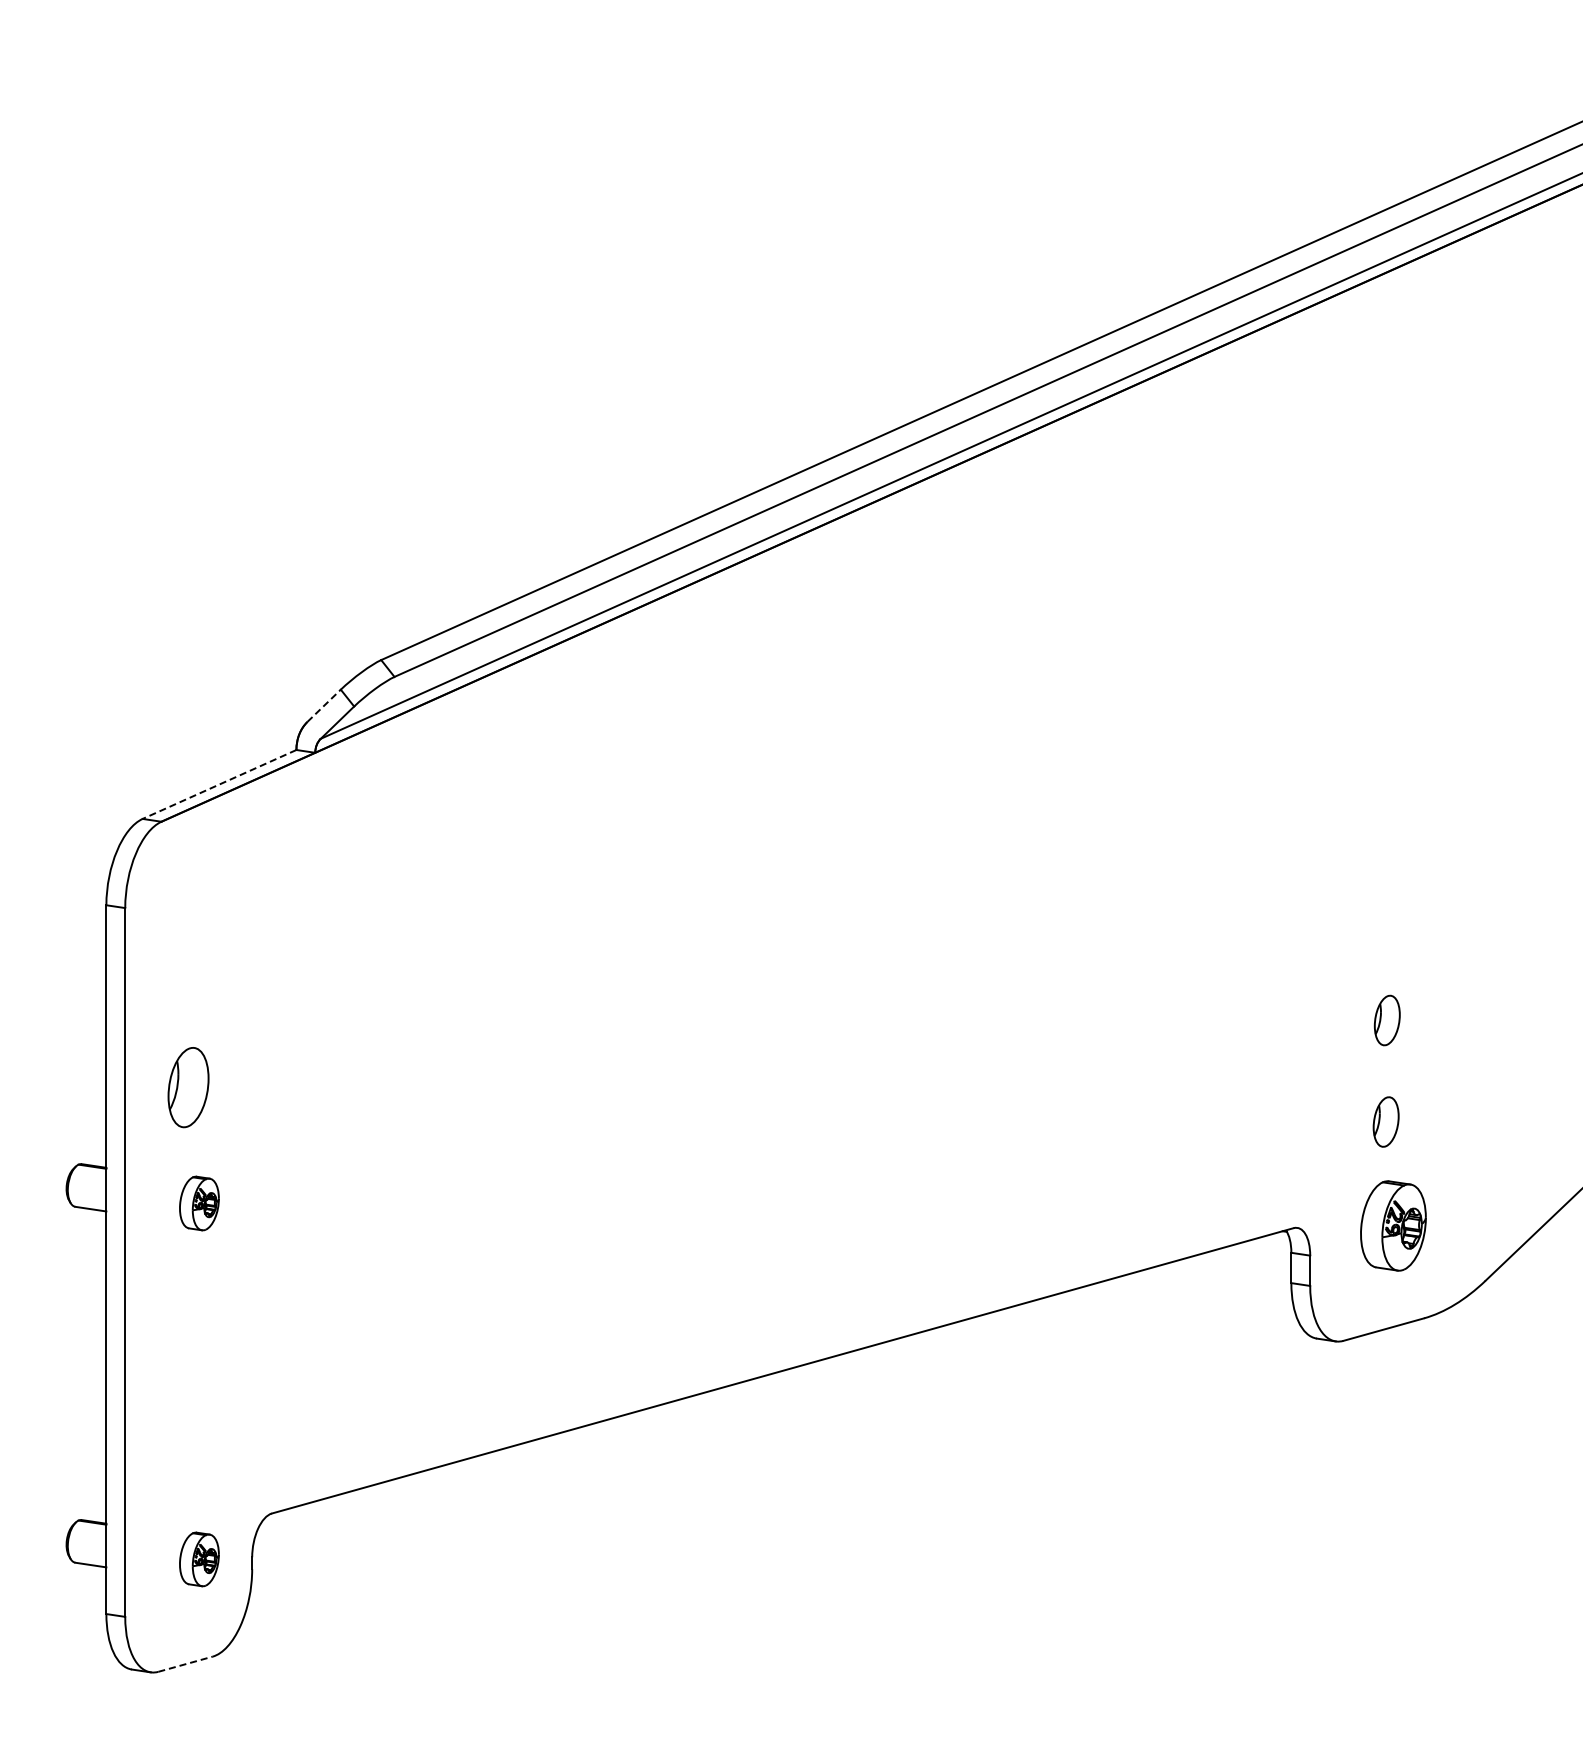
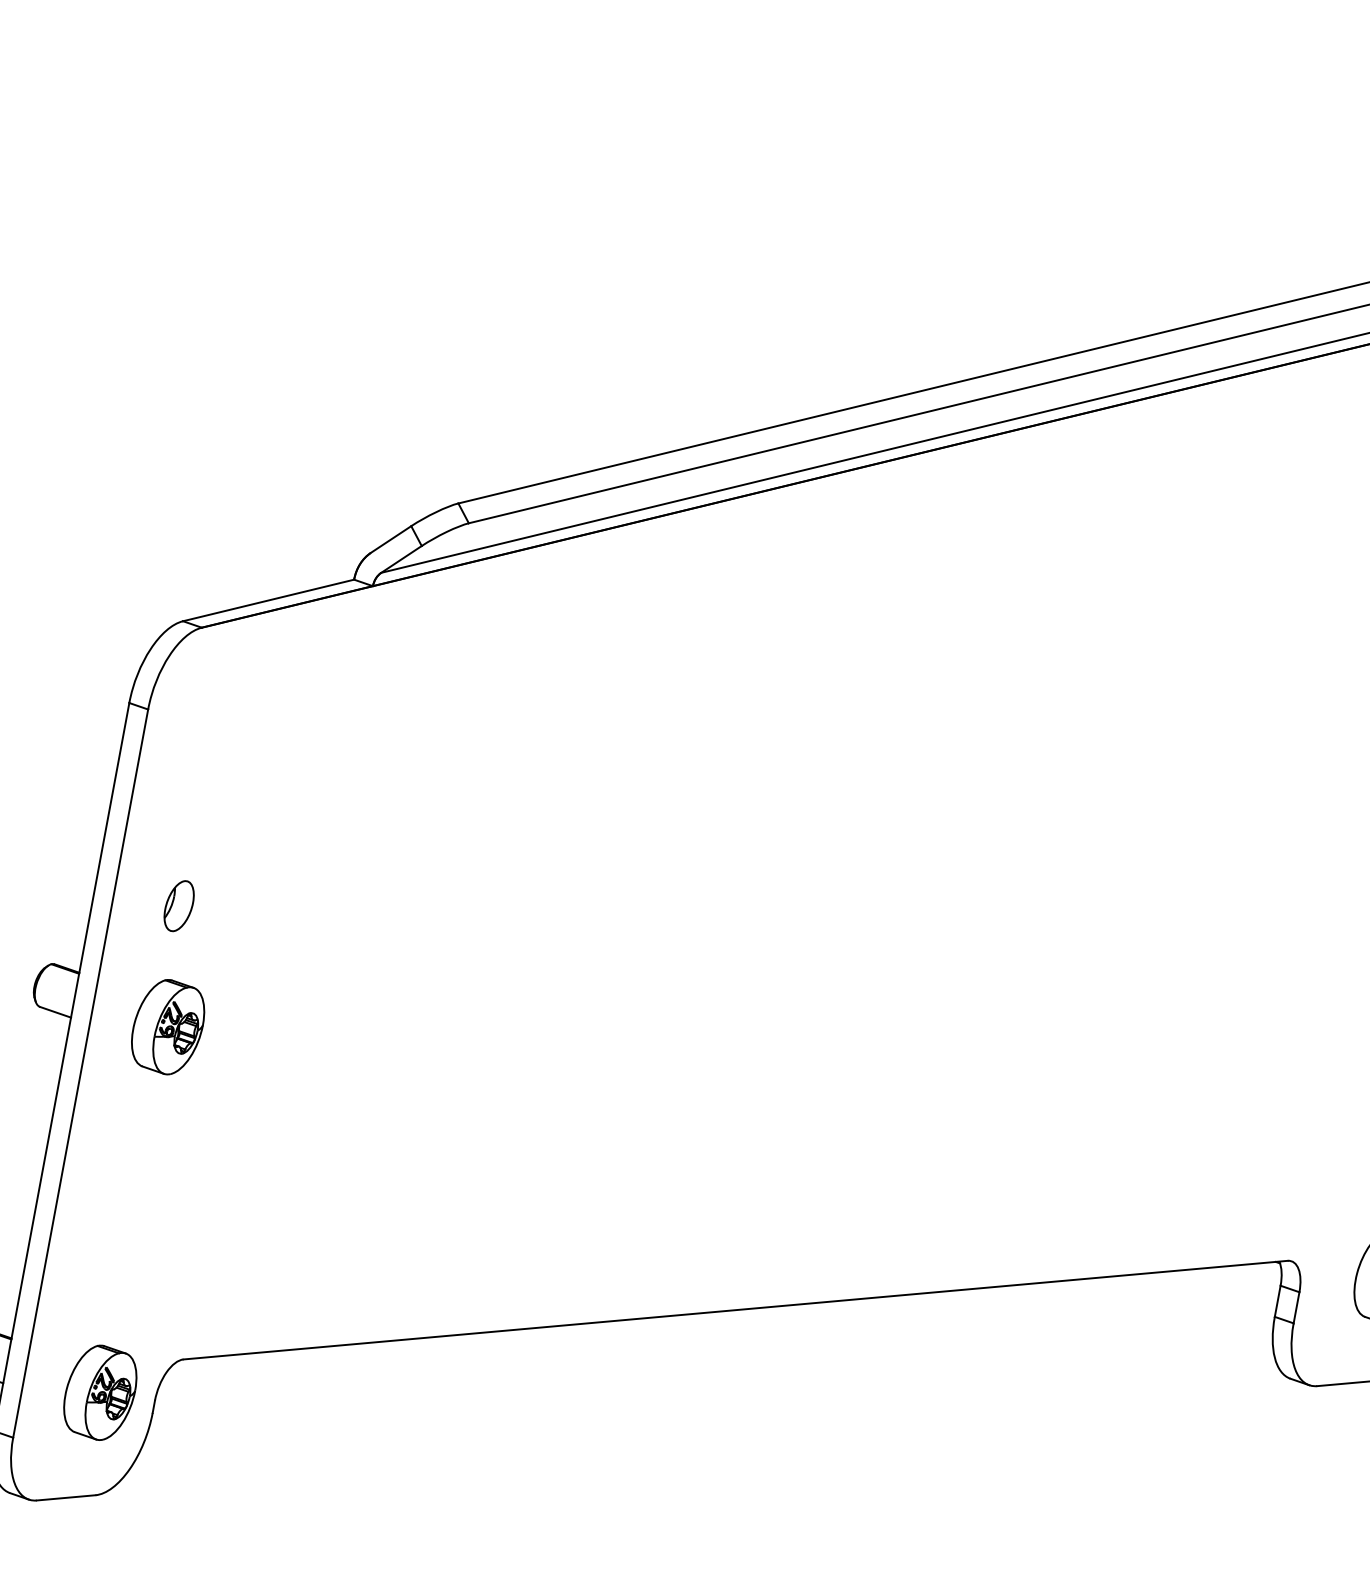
line: (324, 705) -> (391, 539), dashed -> solid
line: (219, 784) -> (268, 600), dashed -> solid
part: (188, 1087) -> (178, 905), size x0.62
part: (199, 1203) -> (168, 1027), size x1.67
part: (199, 1559) -> (100, 1392), size x1.67
line: (186, 1664) -> (67, 1498), dashed -> solid

